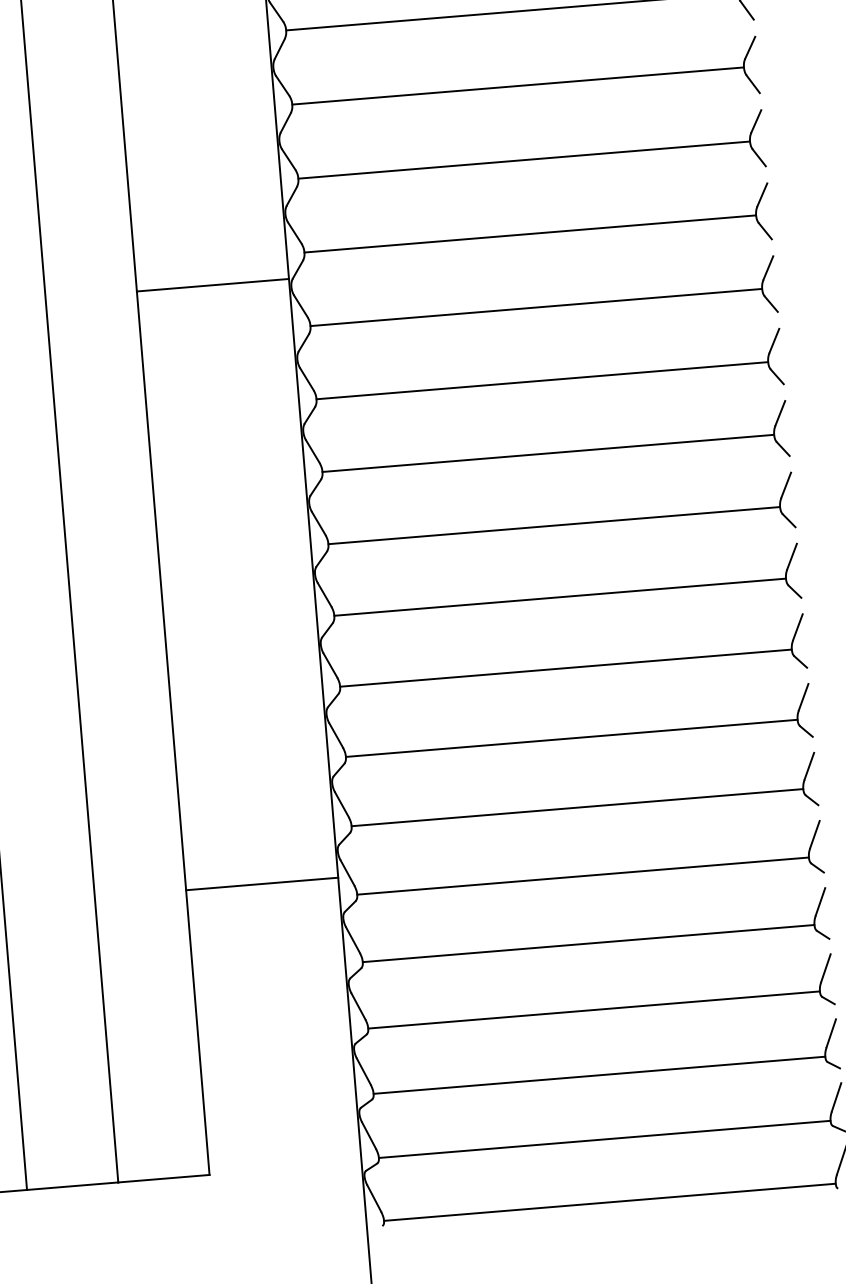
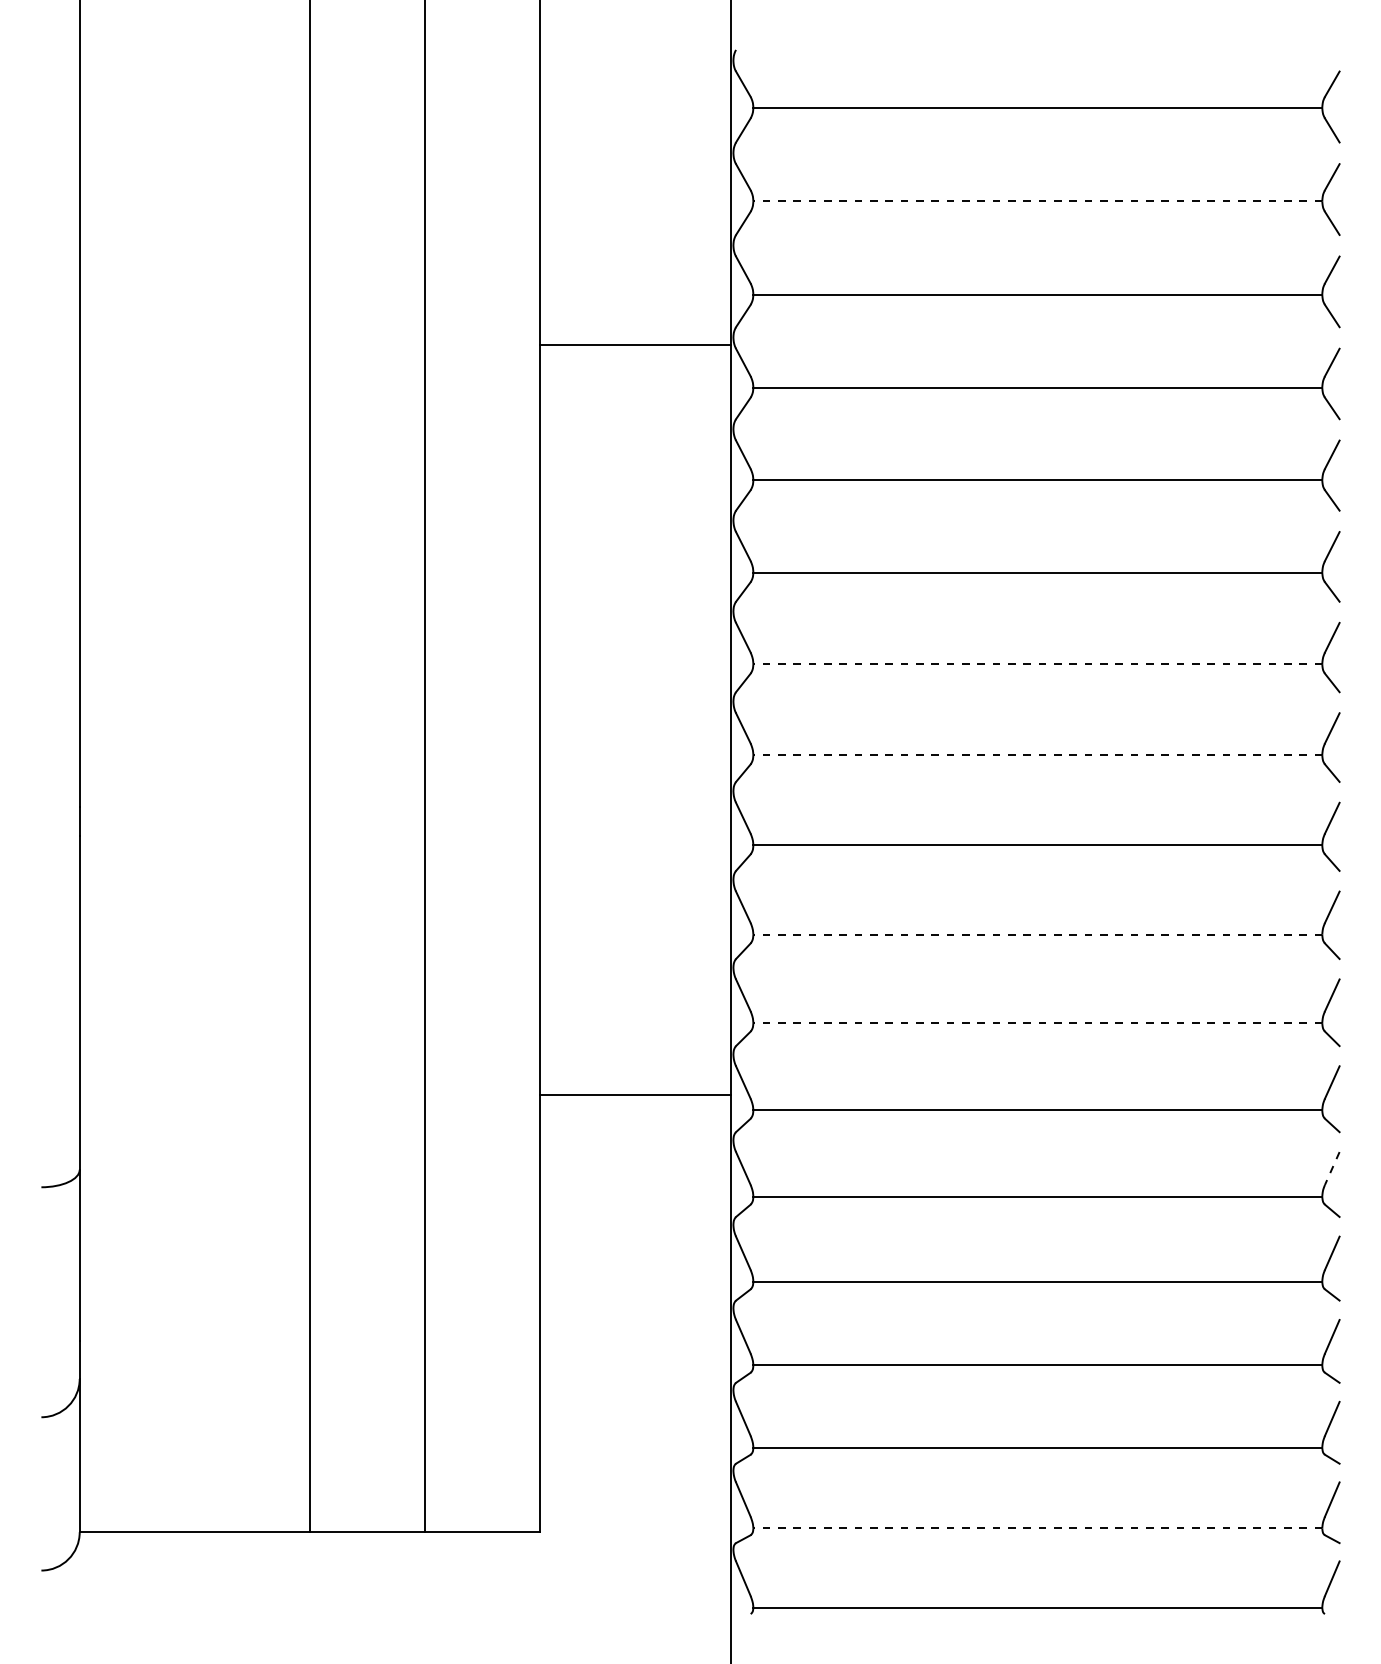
line: (517, 86) -> (1037, 201), solid -> dashed
line: (213, 285) -> (635, 345), moved
line: (548, 453) -> (1037, 664), solid -> dashed
line: (554, 525) -> (1037, 755), solid -> dashed
line: (565, 668) -> (1037, 934), solid -> dashed
line: (571, 738) -> (1037, 1023), solid -> dashed
line: (815, 834) -> (1332, 1168), solid -> dashed
line: (262, 883) -> (635, 1094), moved
line: (604, 1139) -> (1037, 1528), solid -> dashed

